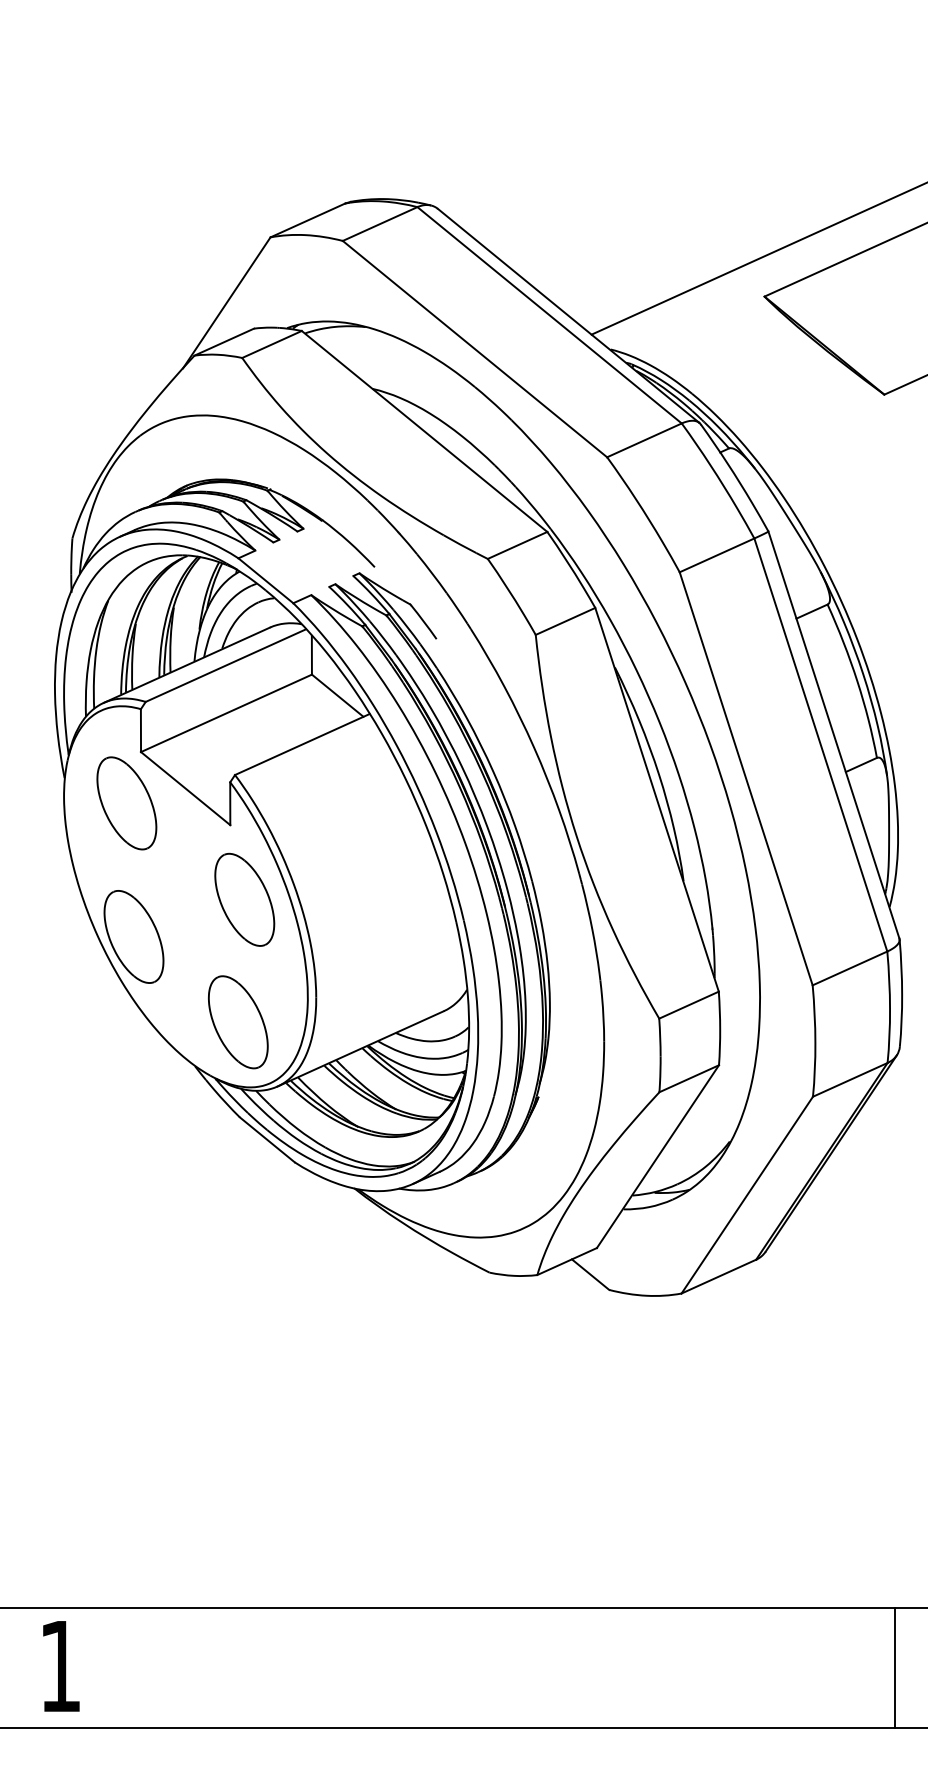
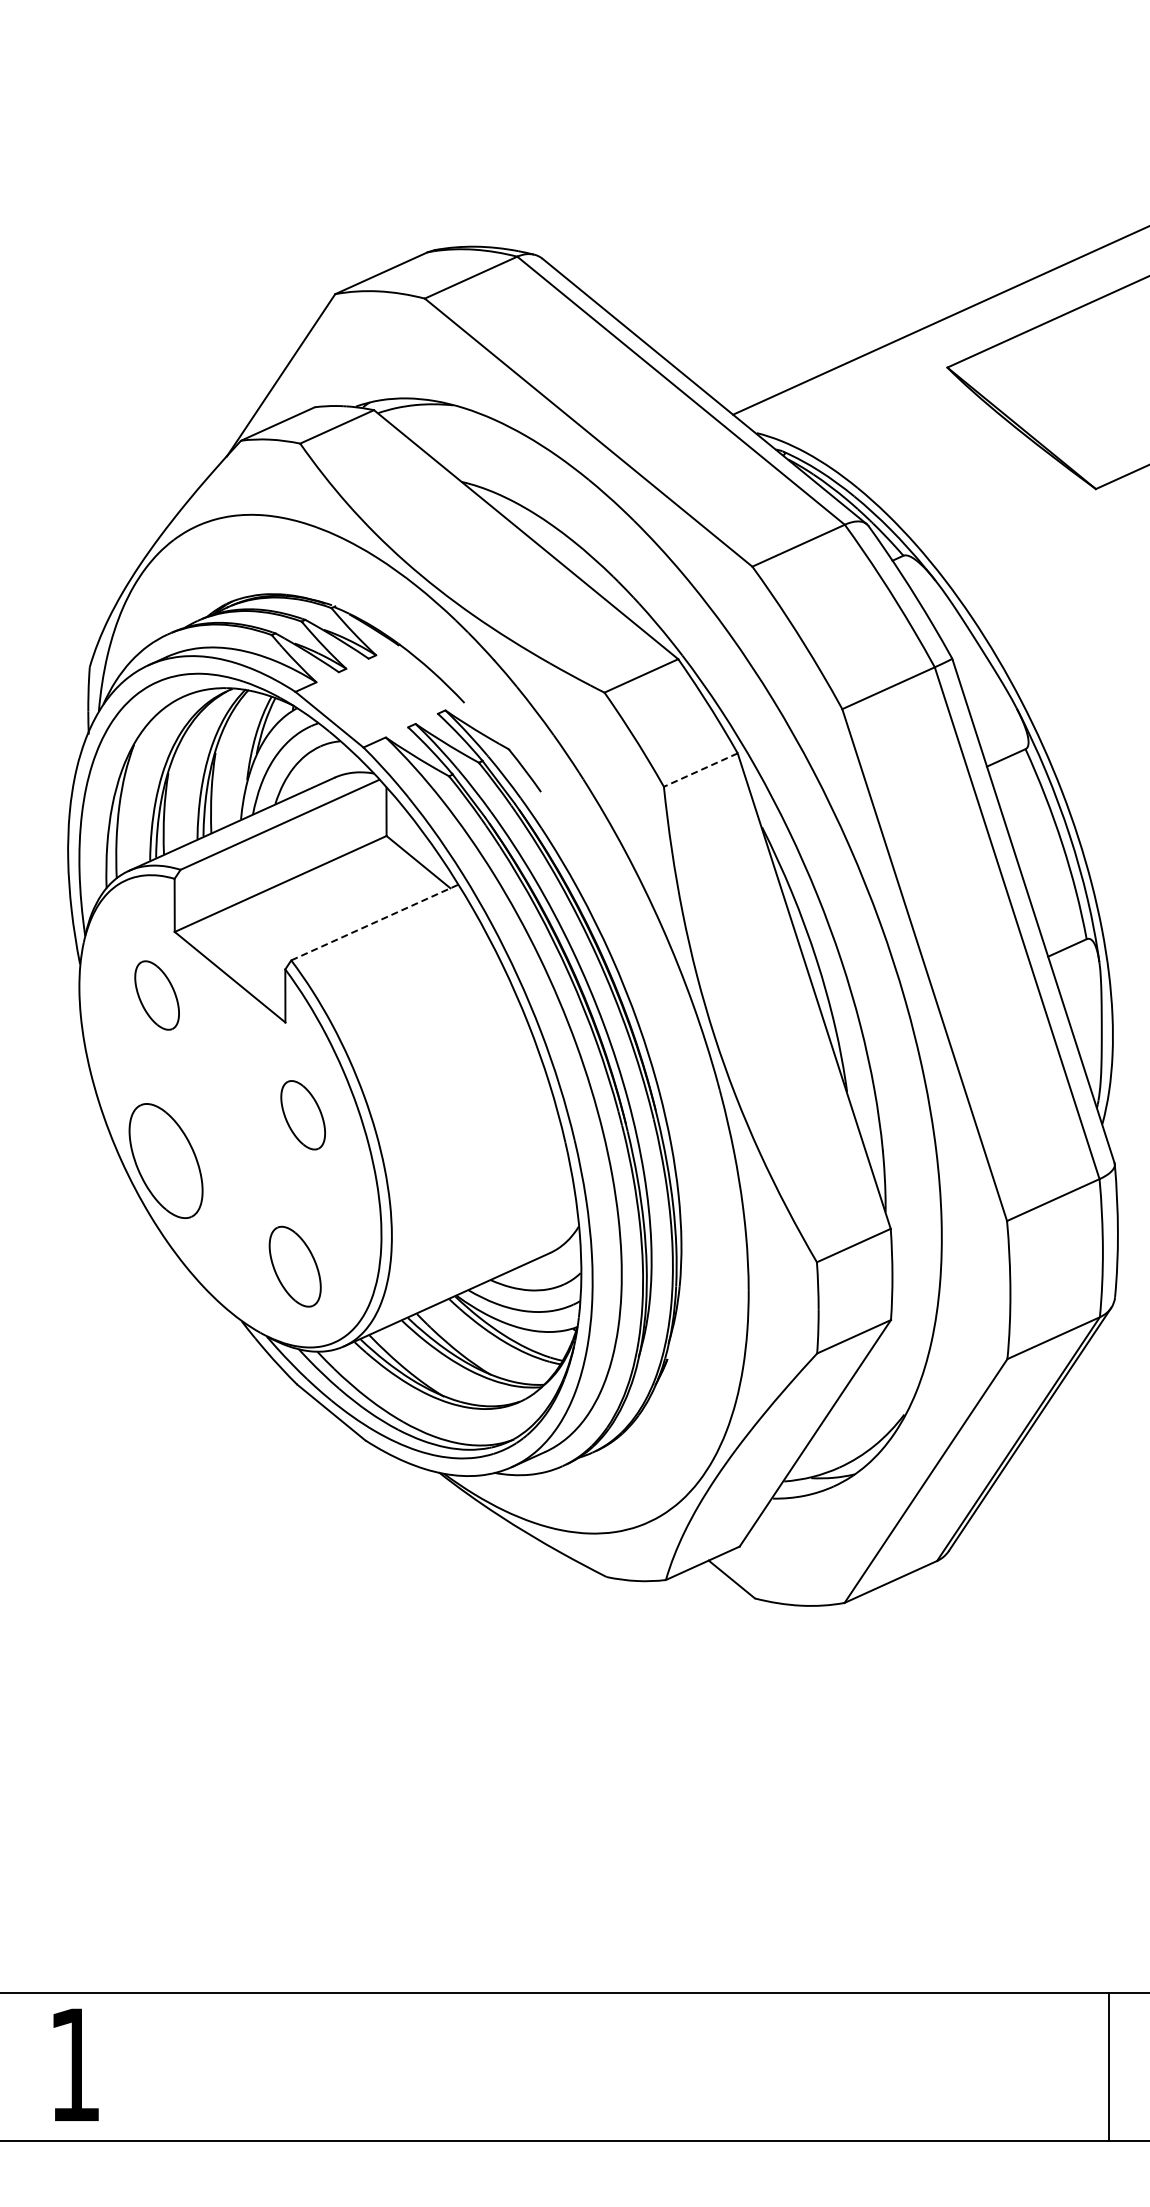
line: (565, 621) -> (700, 770), solid -> dashed
line: (302, 744) -> (374, 922), solid -> dashed
part: (126, 803) -> (156, 995), size x0.6
part: (244, 900) -> (302, 1115), size x0.6
part: (237, 1022) -> (294, 1266), size x0.7

